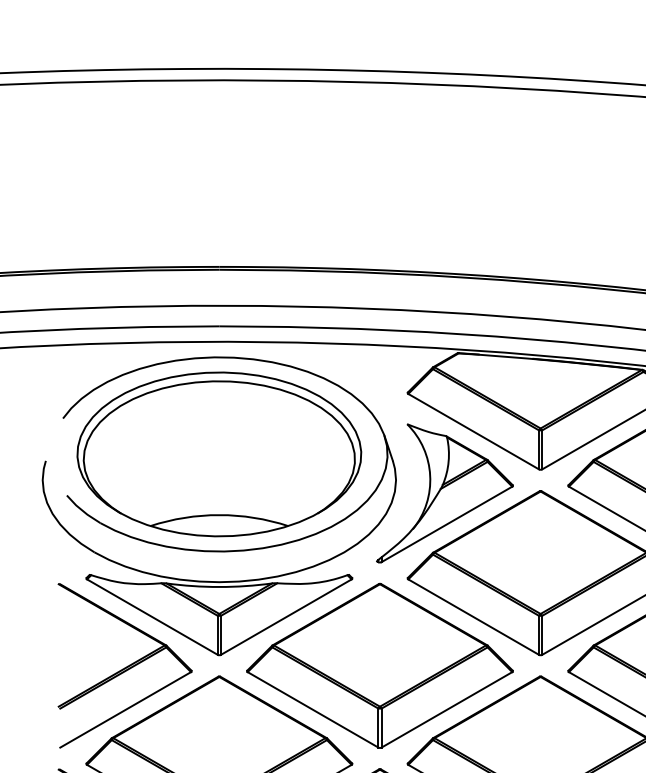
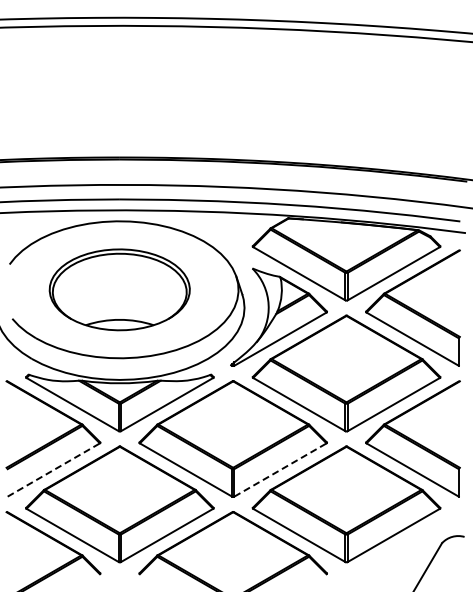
part: (218, 453) -> (119, 289), size x0.7
line: (126, 709) -> (54, 469), solid -> dashed
line: (446, 709) -> (280, 469), solid -> dashed

